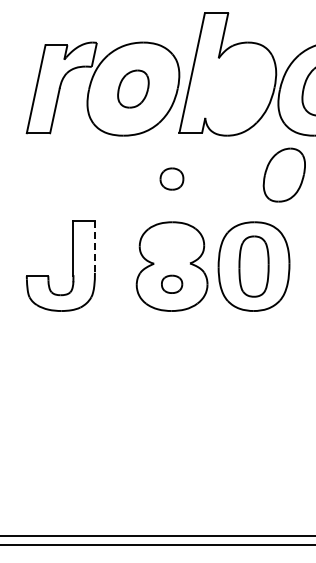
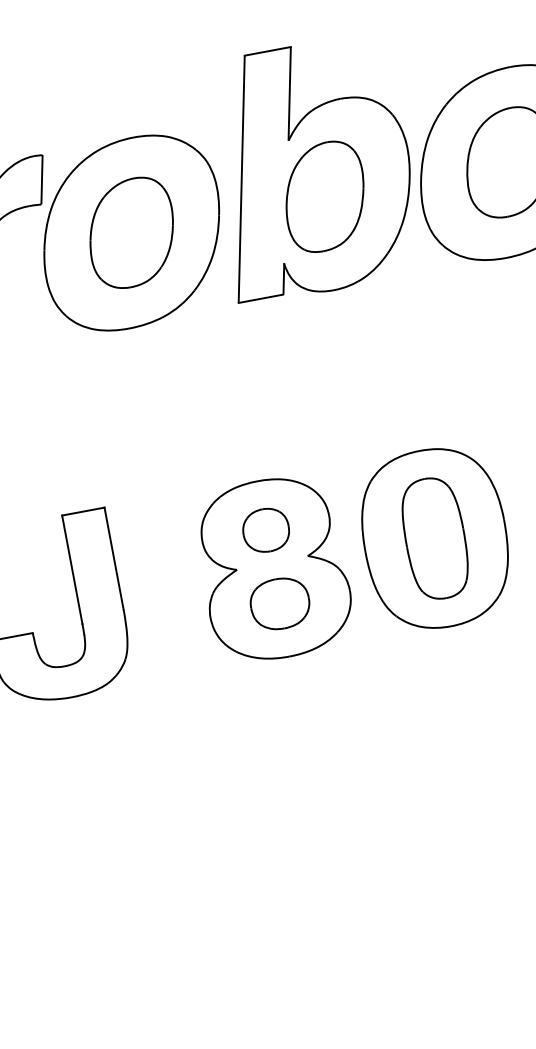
part: (133, 88) -> (131, 231), size x1.43
part: (283, 174) -> (323, 195), moved
part: (171, 178) -> (264, 529), moved
line: (94, 246) -> (113, 557), dashed -> solid
part: (171, 284) -> (278, 604), size x1.43

